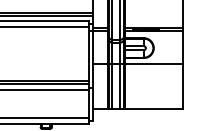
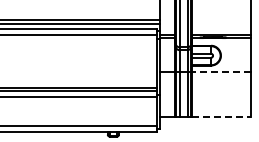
line: (153, 63) -> (220, 71), solid -> dashed
line: (154, 109) -> (221, 117), solid -> dashed

